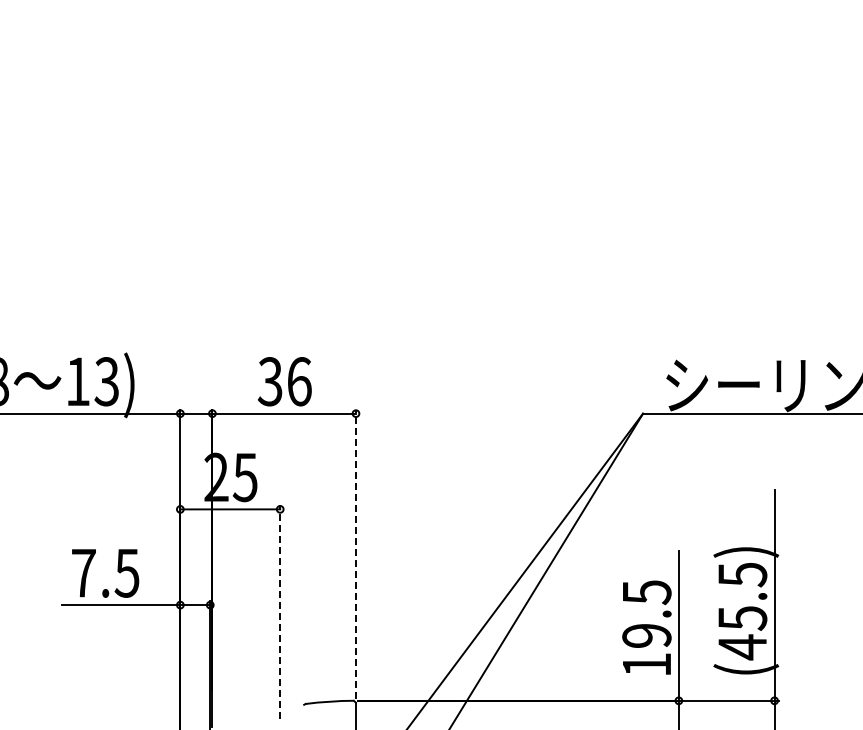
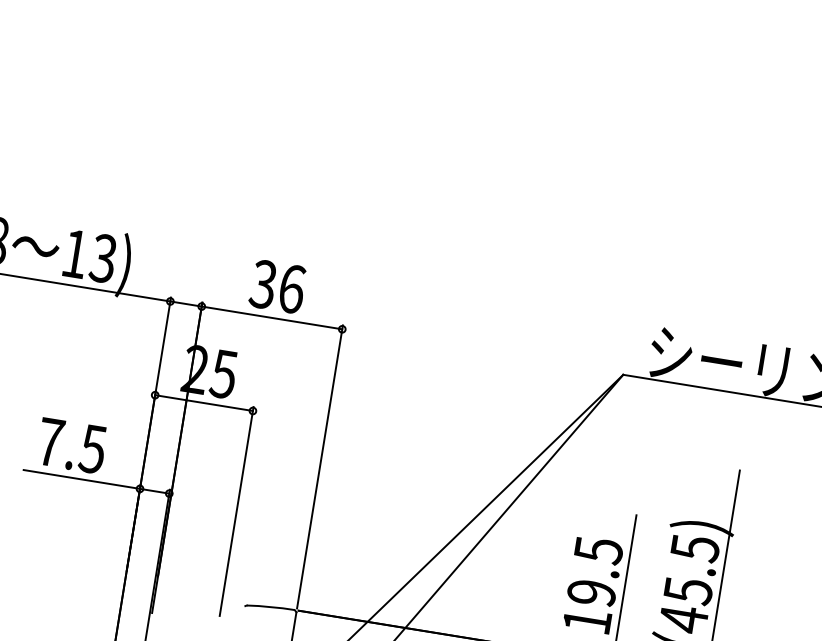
line: (355, 554) -> (319, 467), dashed -> solid
line: (280, 612) -> (236, 511), dashed -> solid

